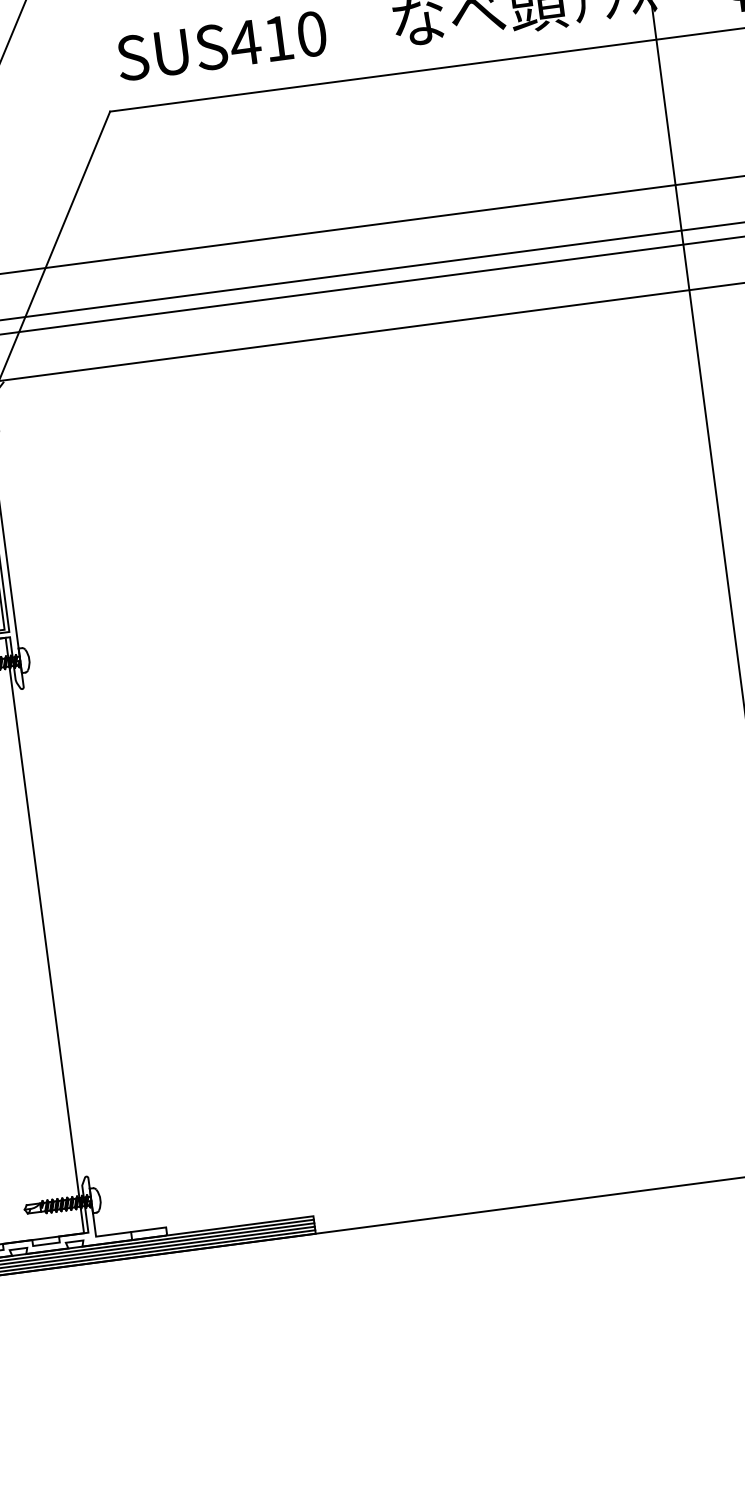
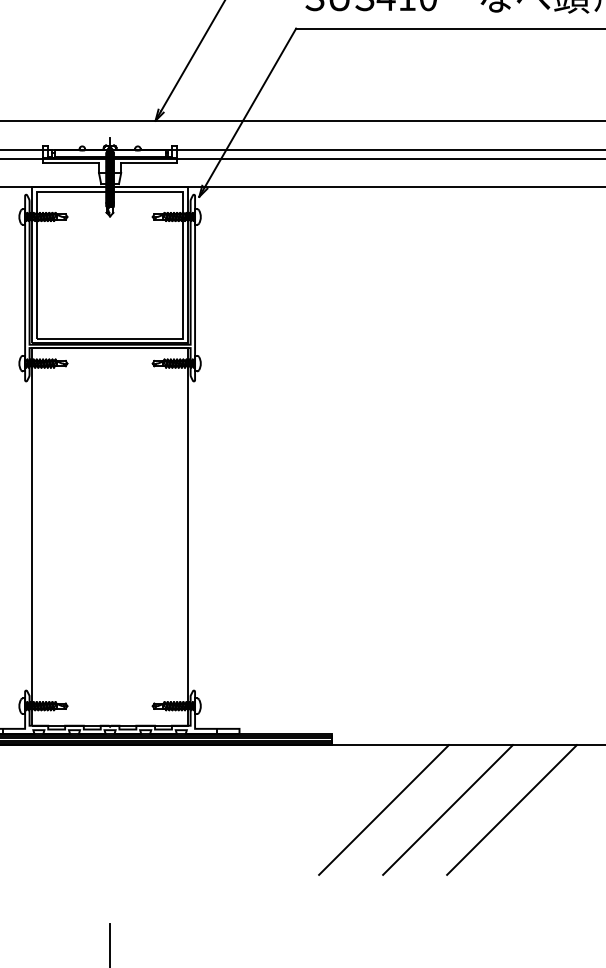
line: (611, 1298) -> (511, 809), added
line: (510, 1311) -> (447, 809), added
line: (409, 1324) -> (383, 809), added

